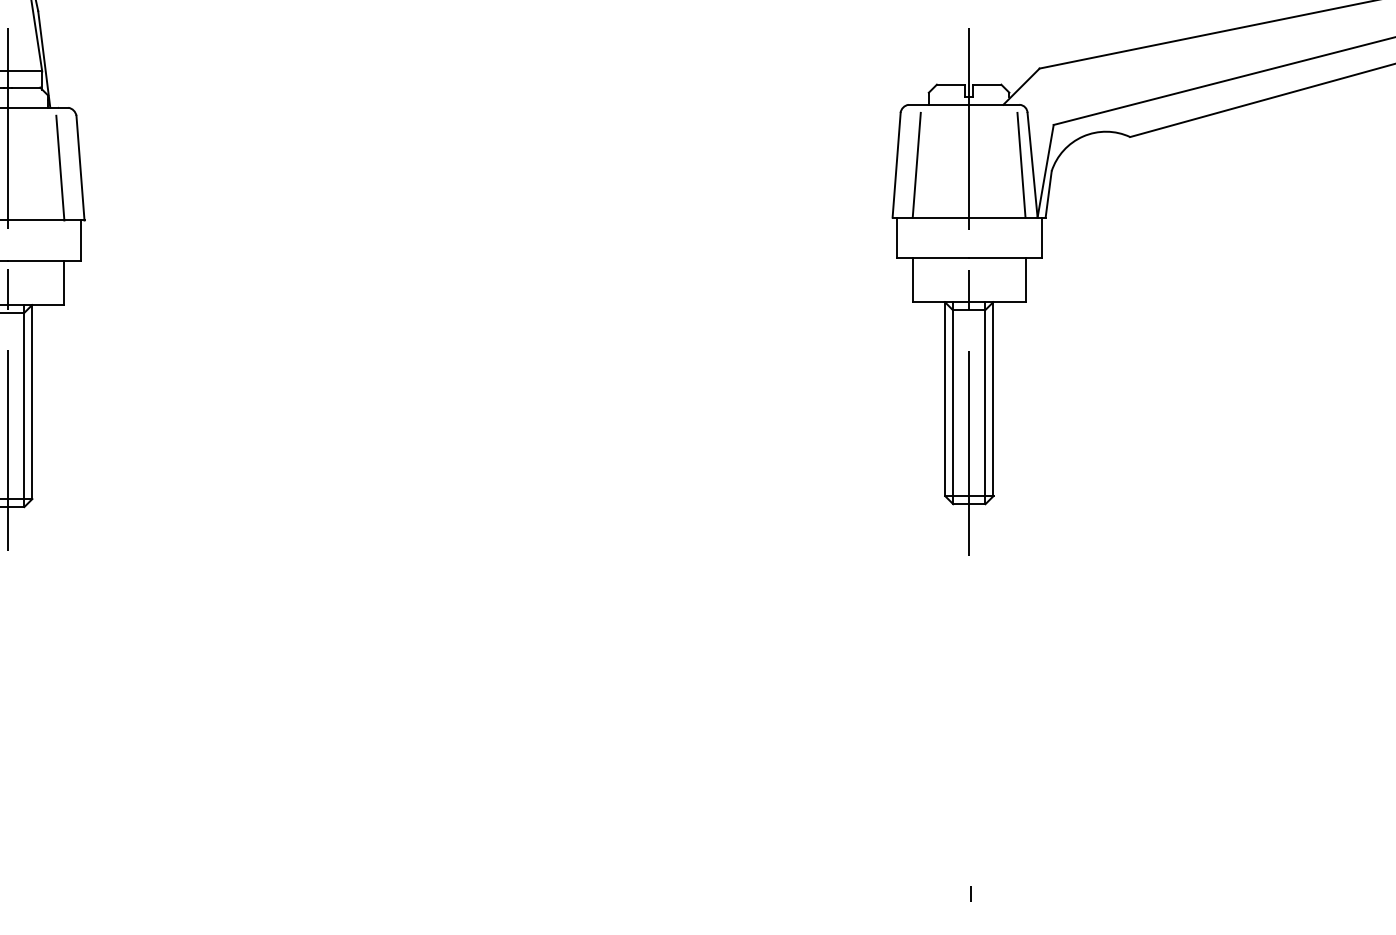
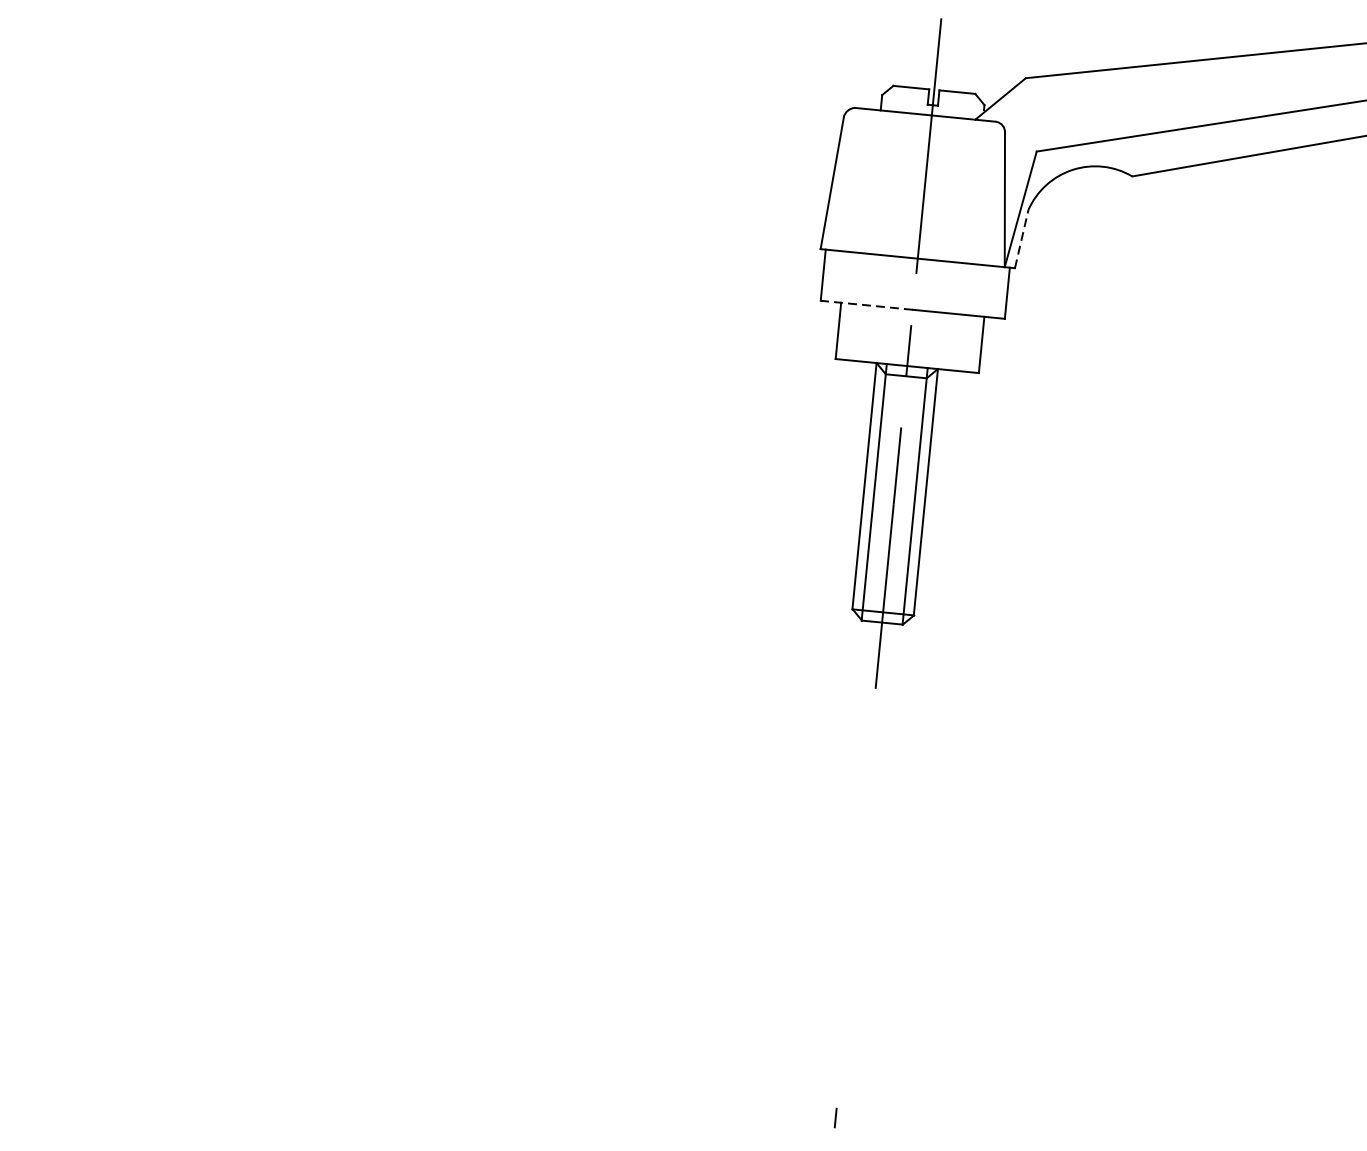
line: (916, 164) -> (857, 184), removed
line: (1021, 164) -> (990, 197), removed
line: (1048, 193) -> (1021, 237), solid -> dashed
line: (932, 257) -> (866, 304), solid -> dashed

